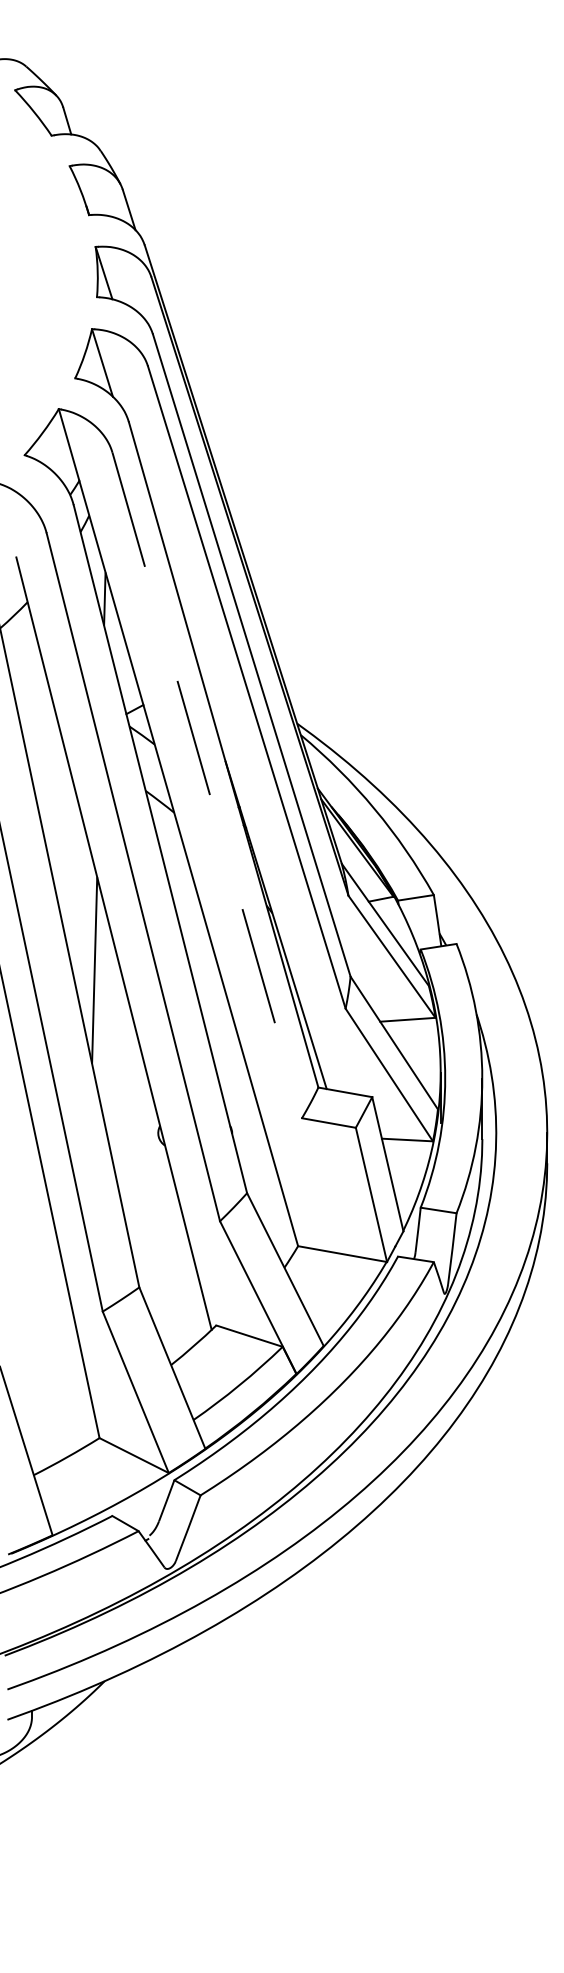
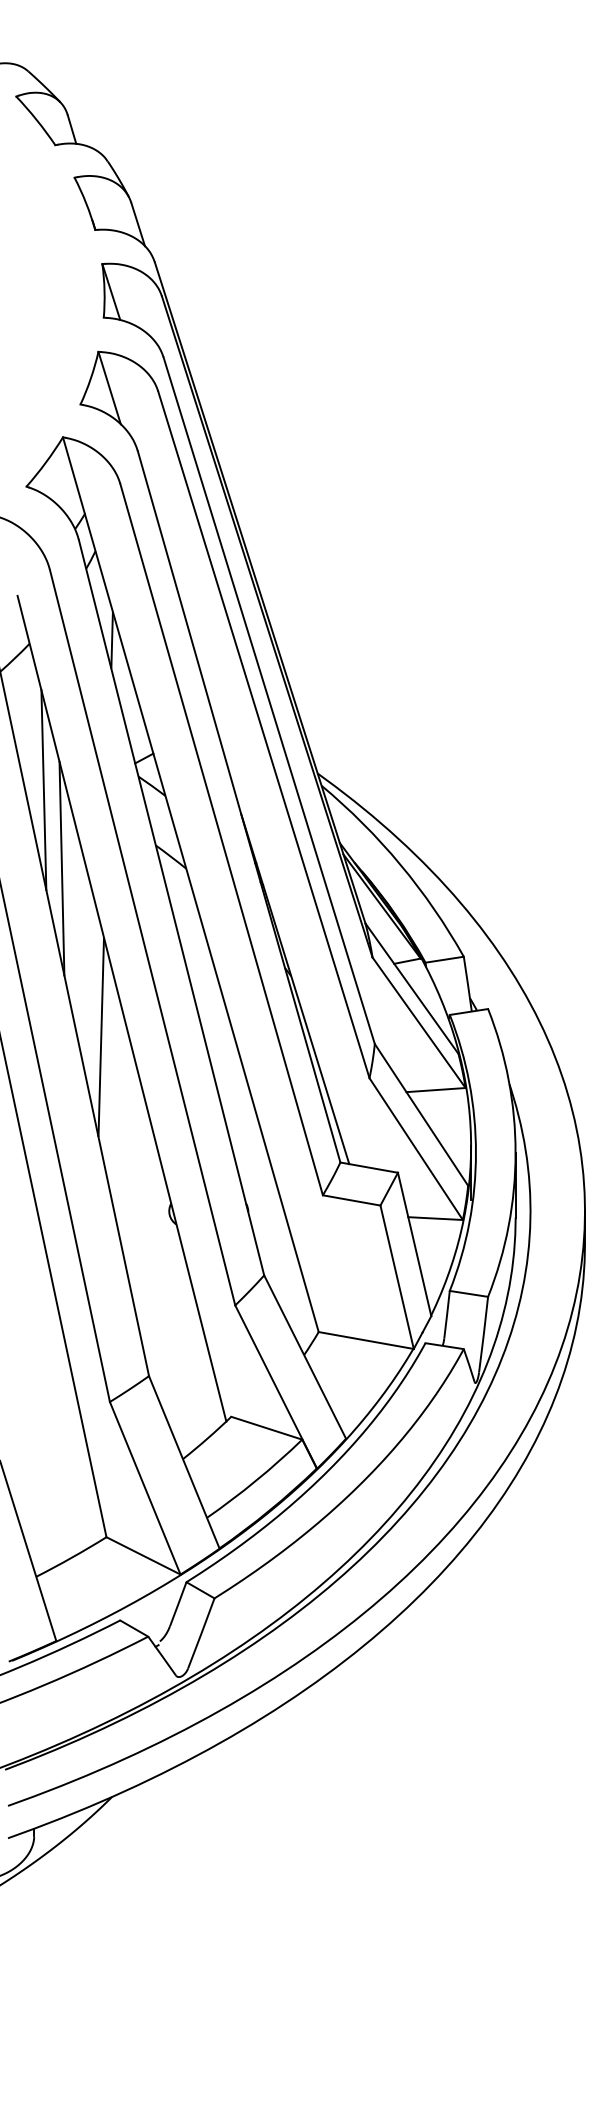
line: (40, 739) -> (43, 790), added
line: (207, 785) -> (221, 839), dashed -> solid
line: (57, 812) -> (61, 868), added

